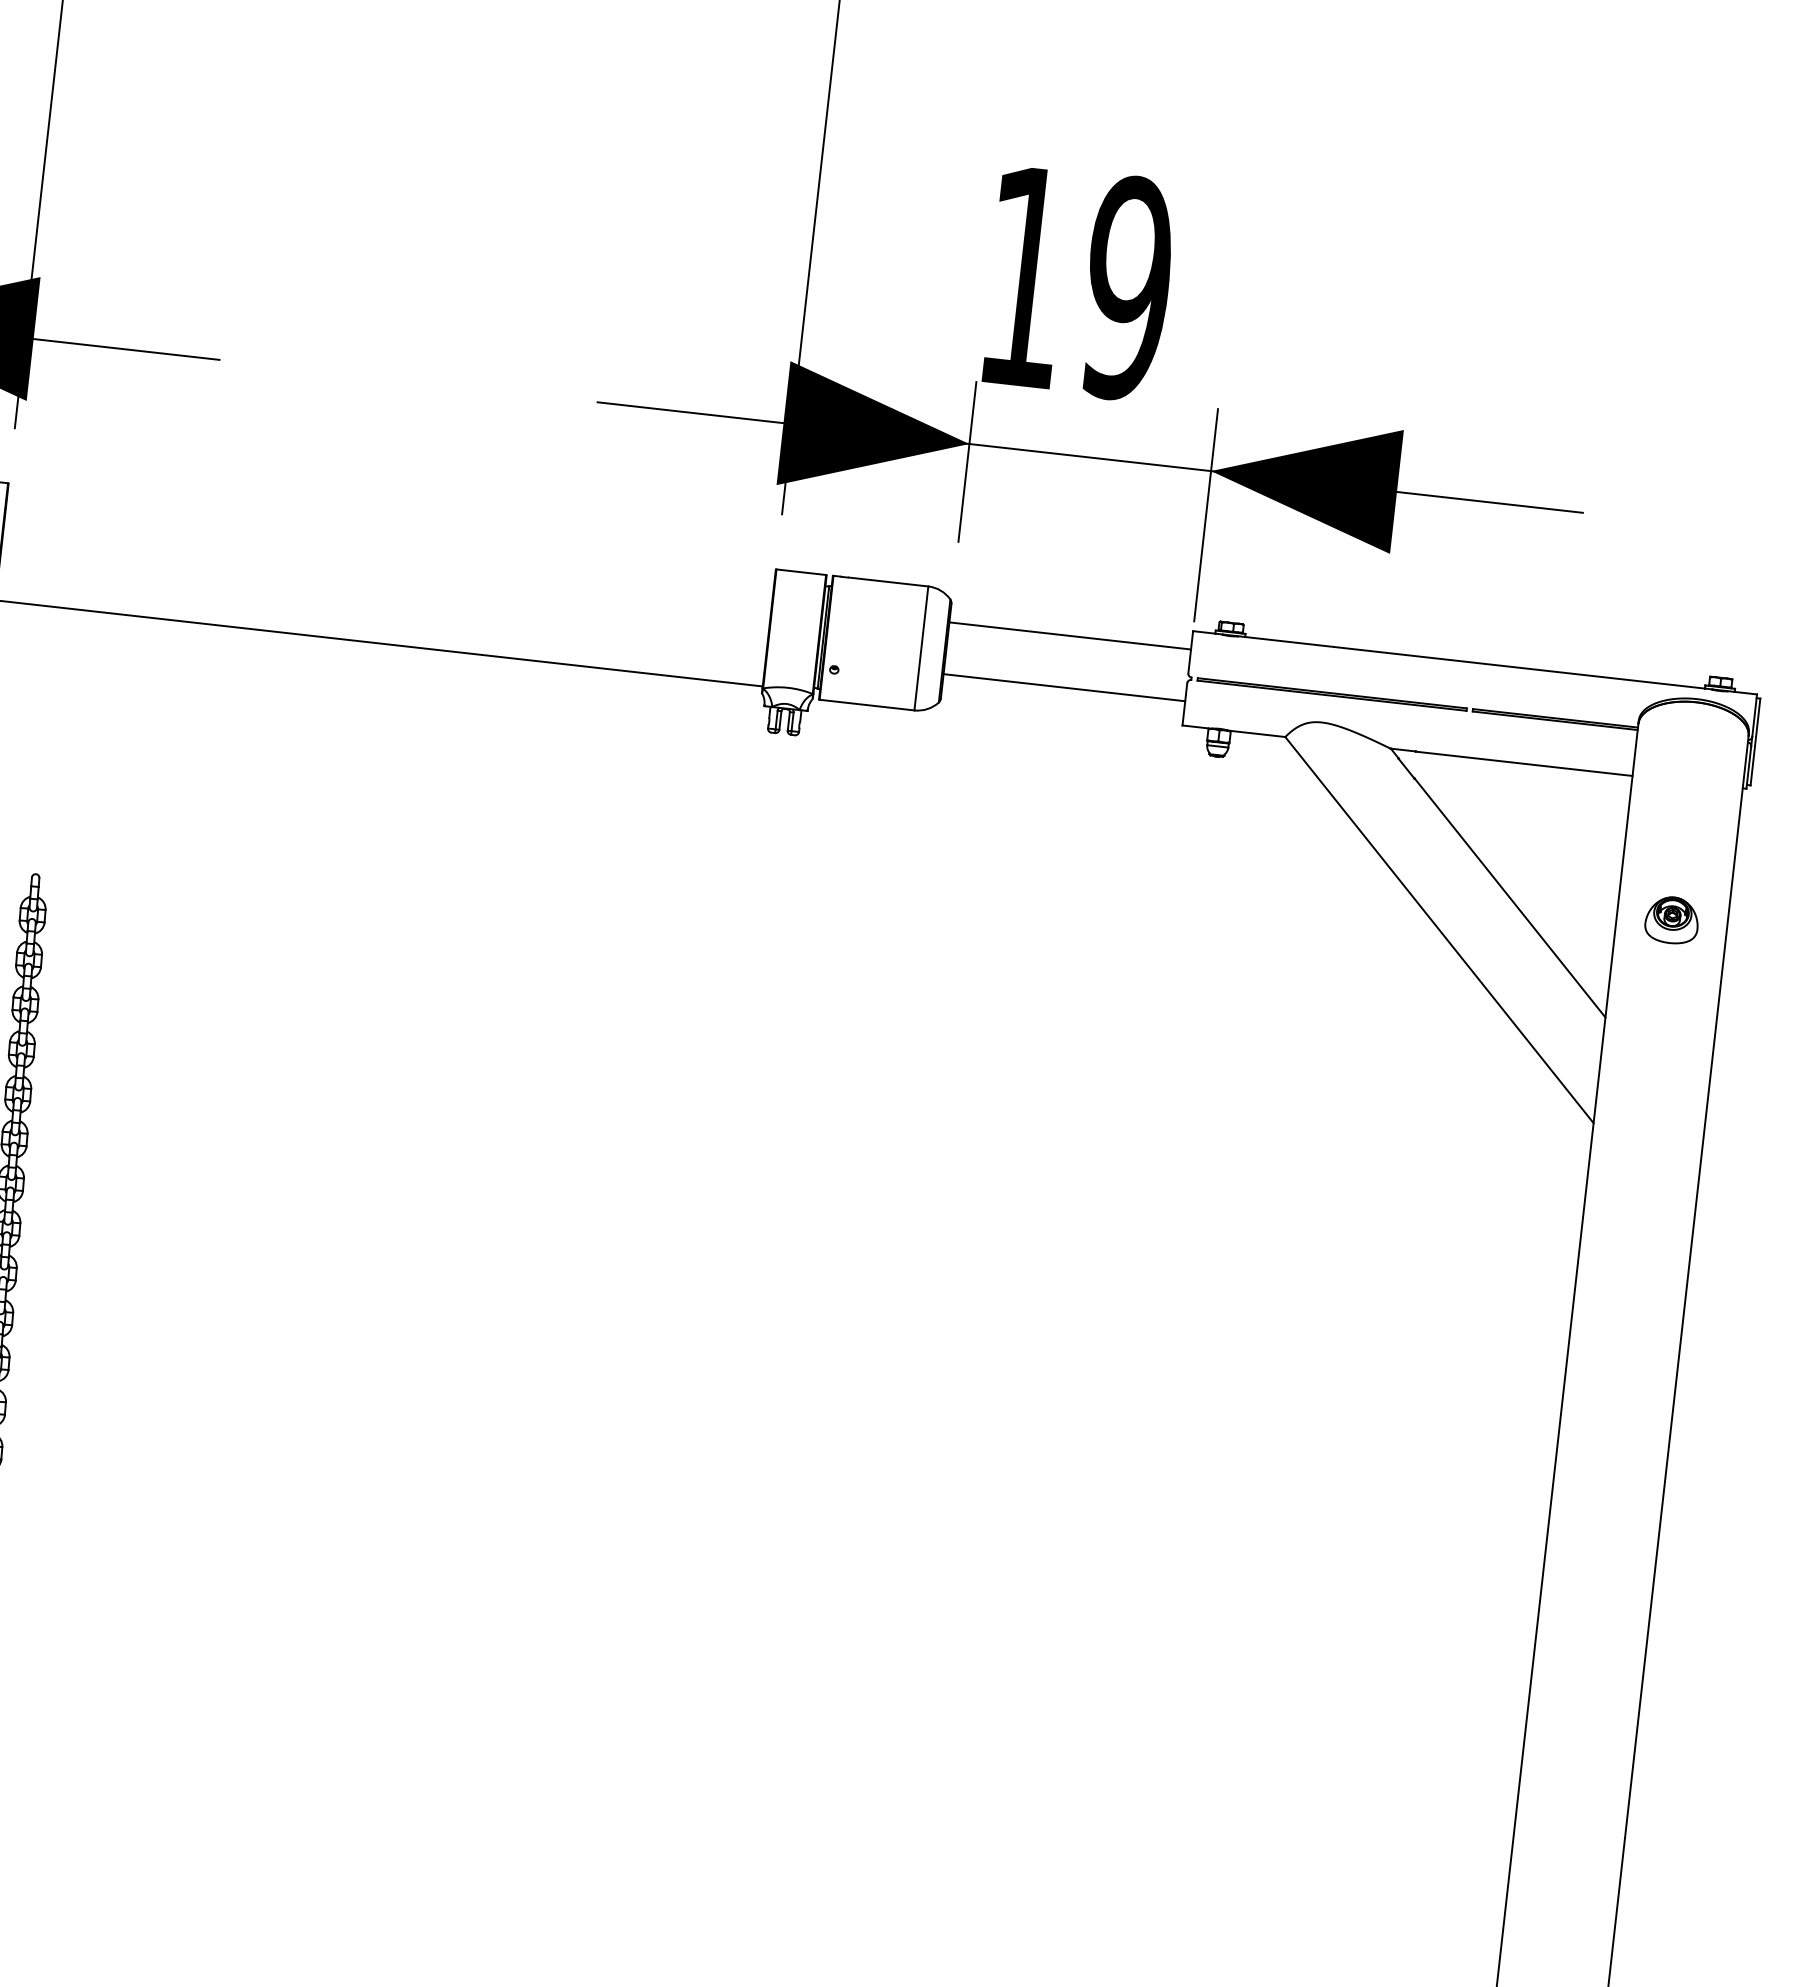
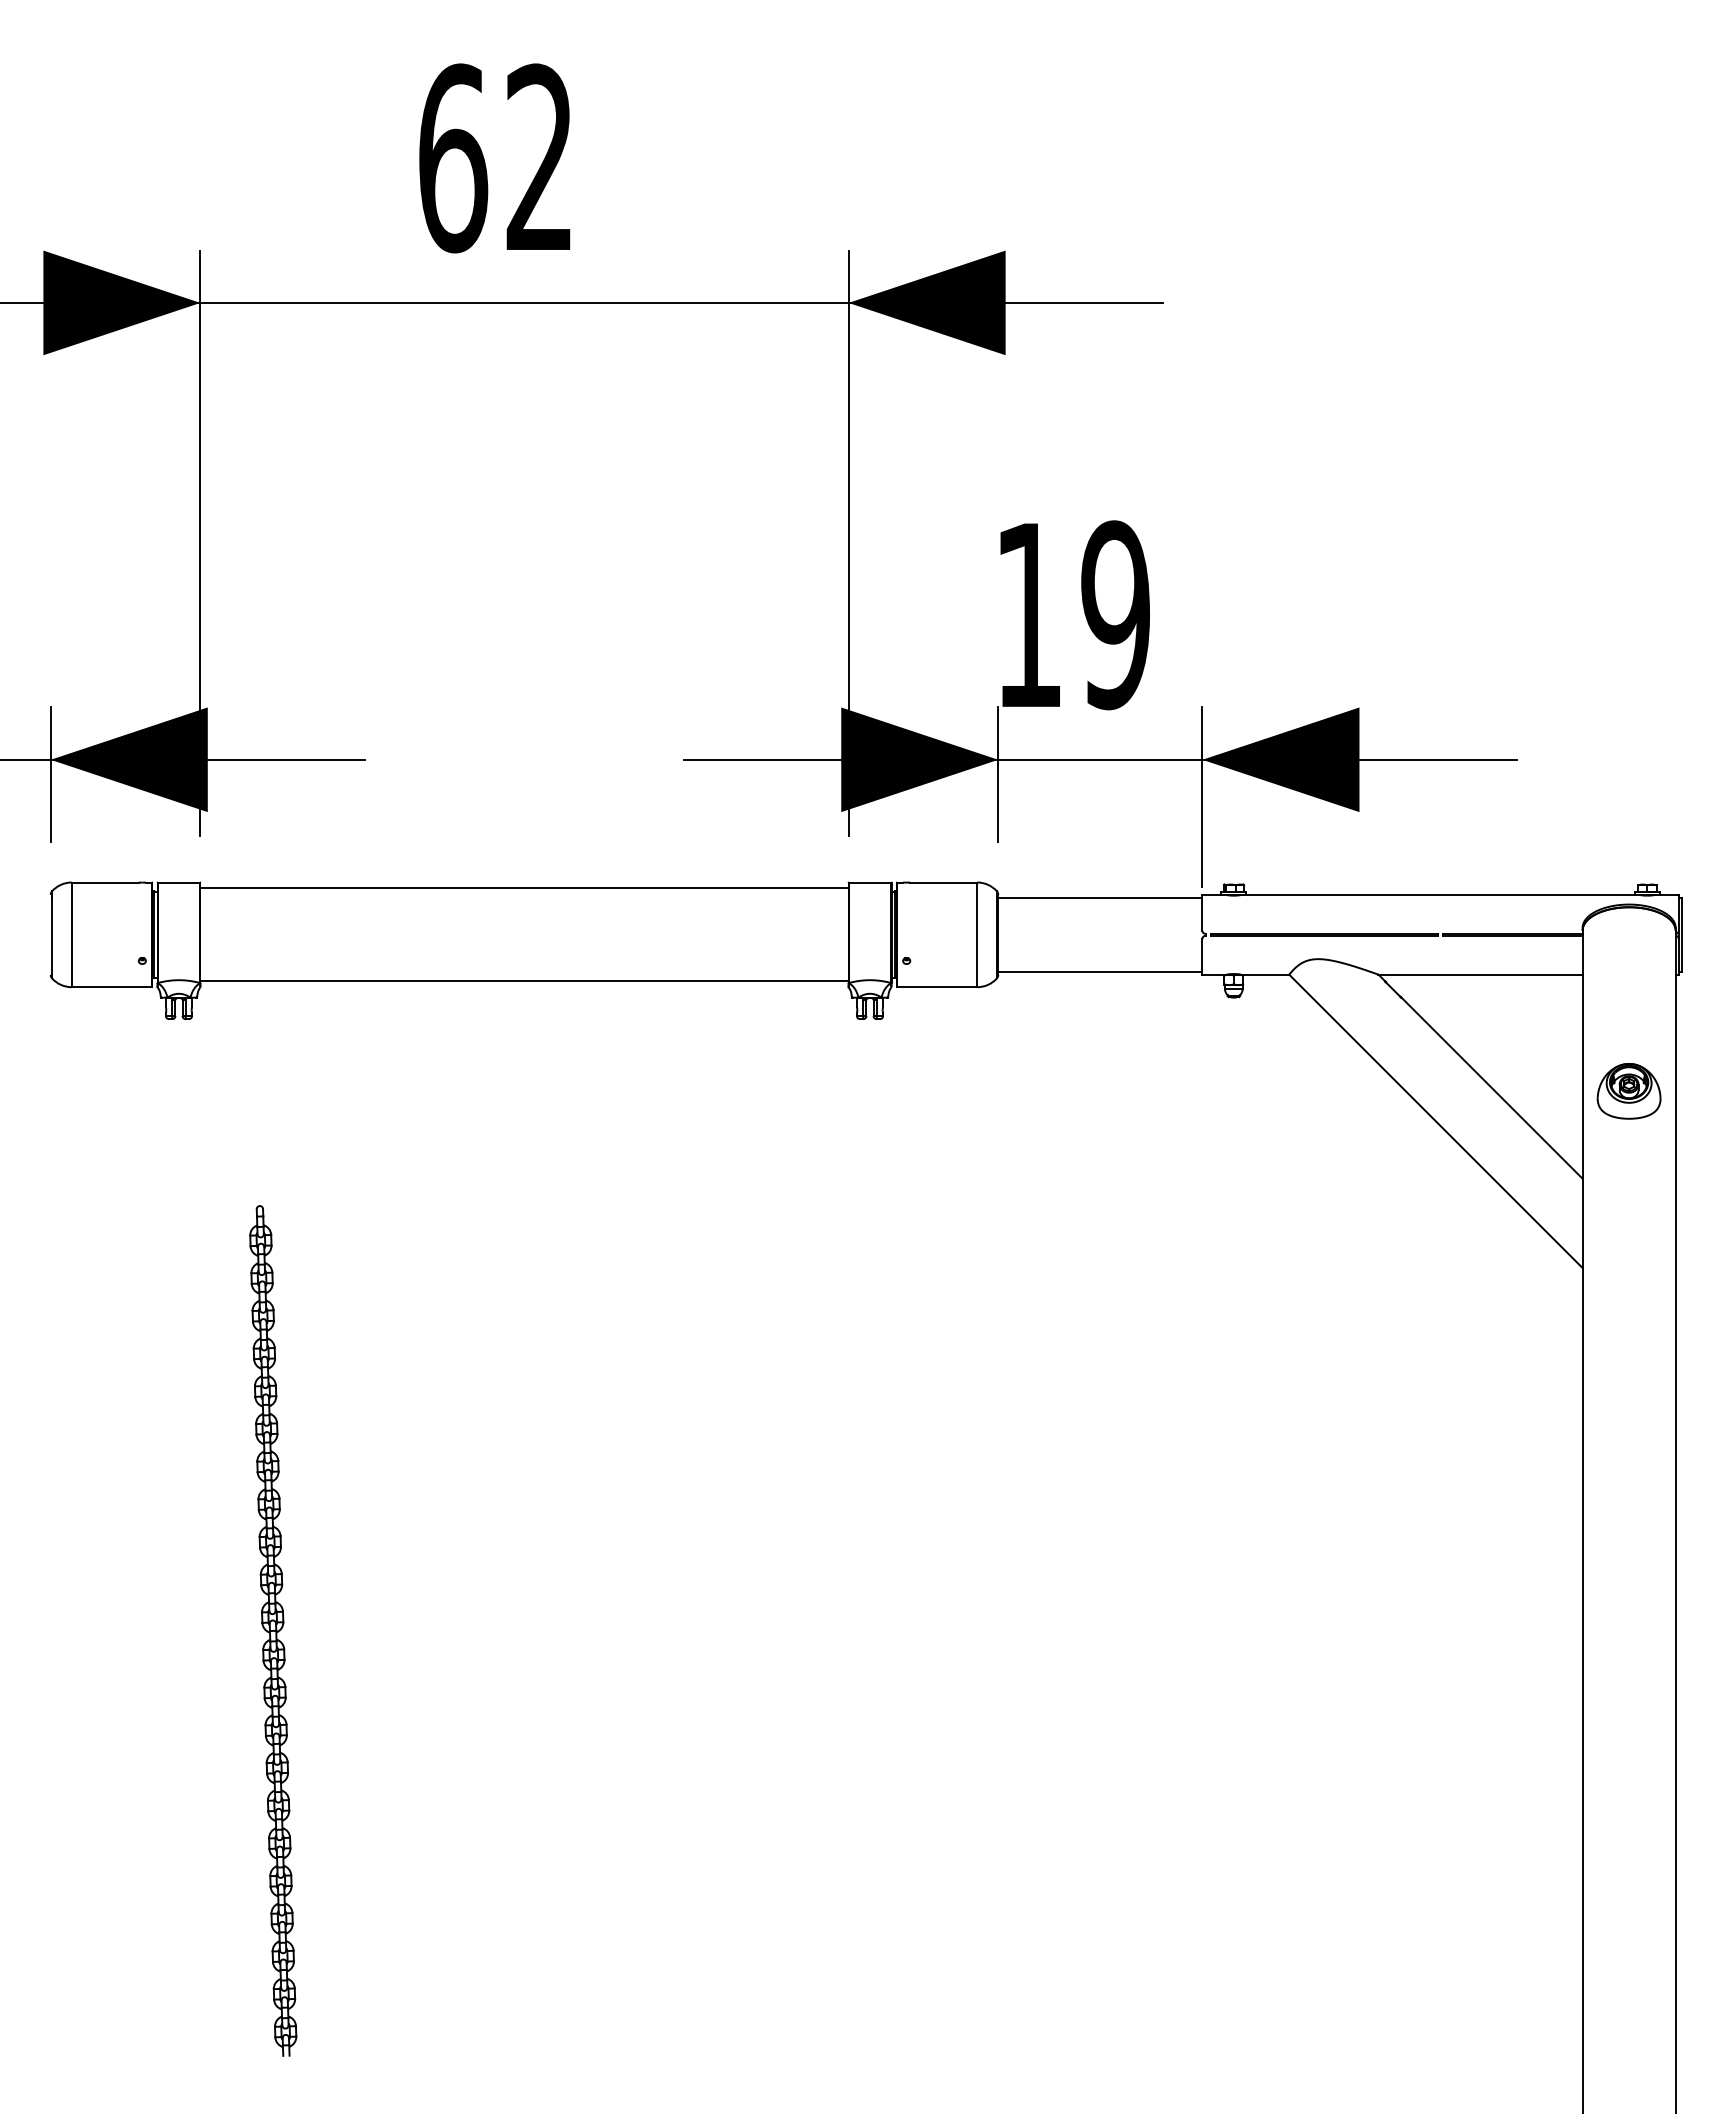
line: (391, 533) -> (524, 888), added
line: (1070, 635) -> (1100, 971), moved
line: (1064, 688) -> (1100, 898), moved
part: (1671, 920) -> (1628, 1091), size x1.43

